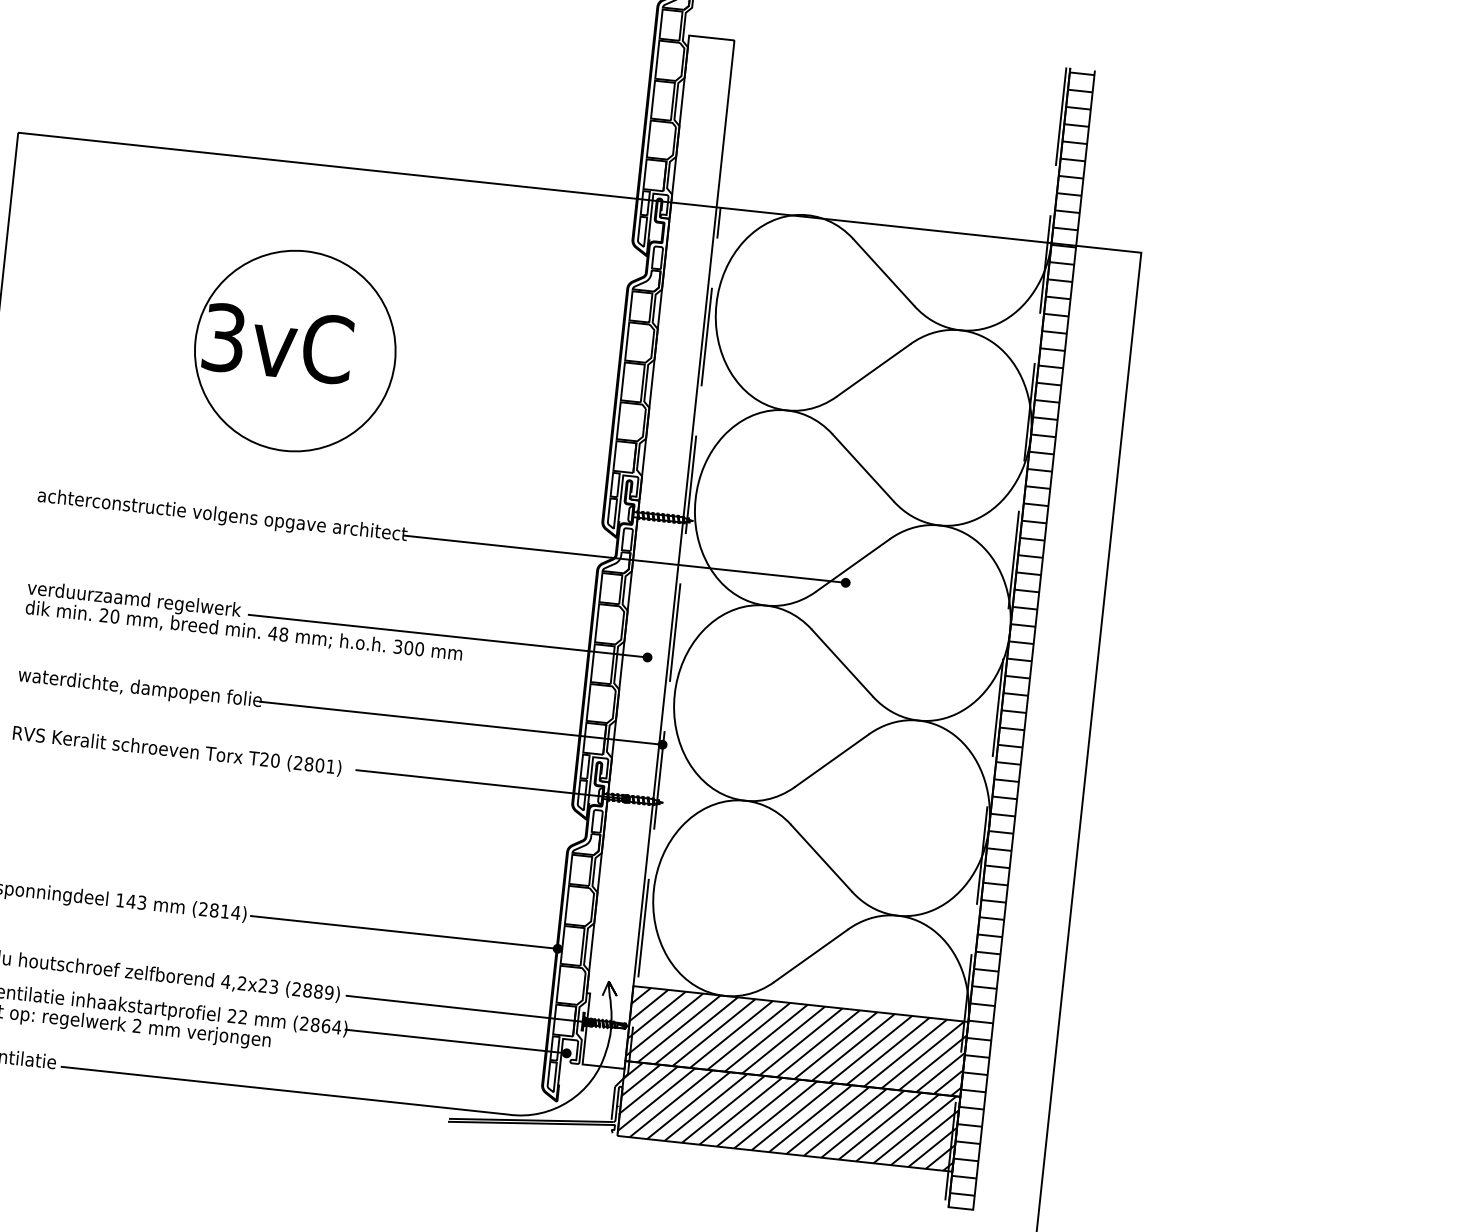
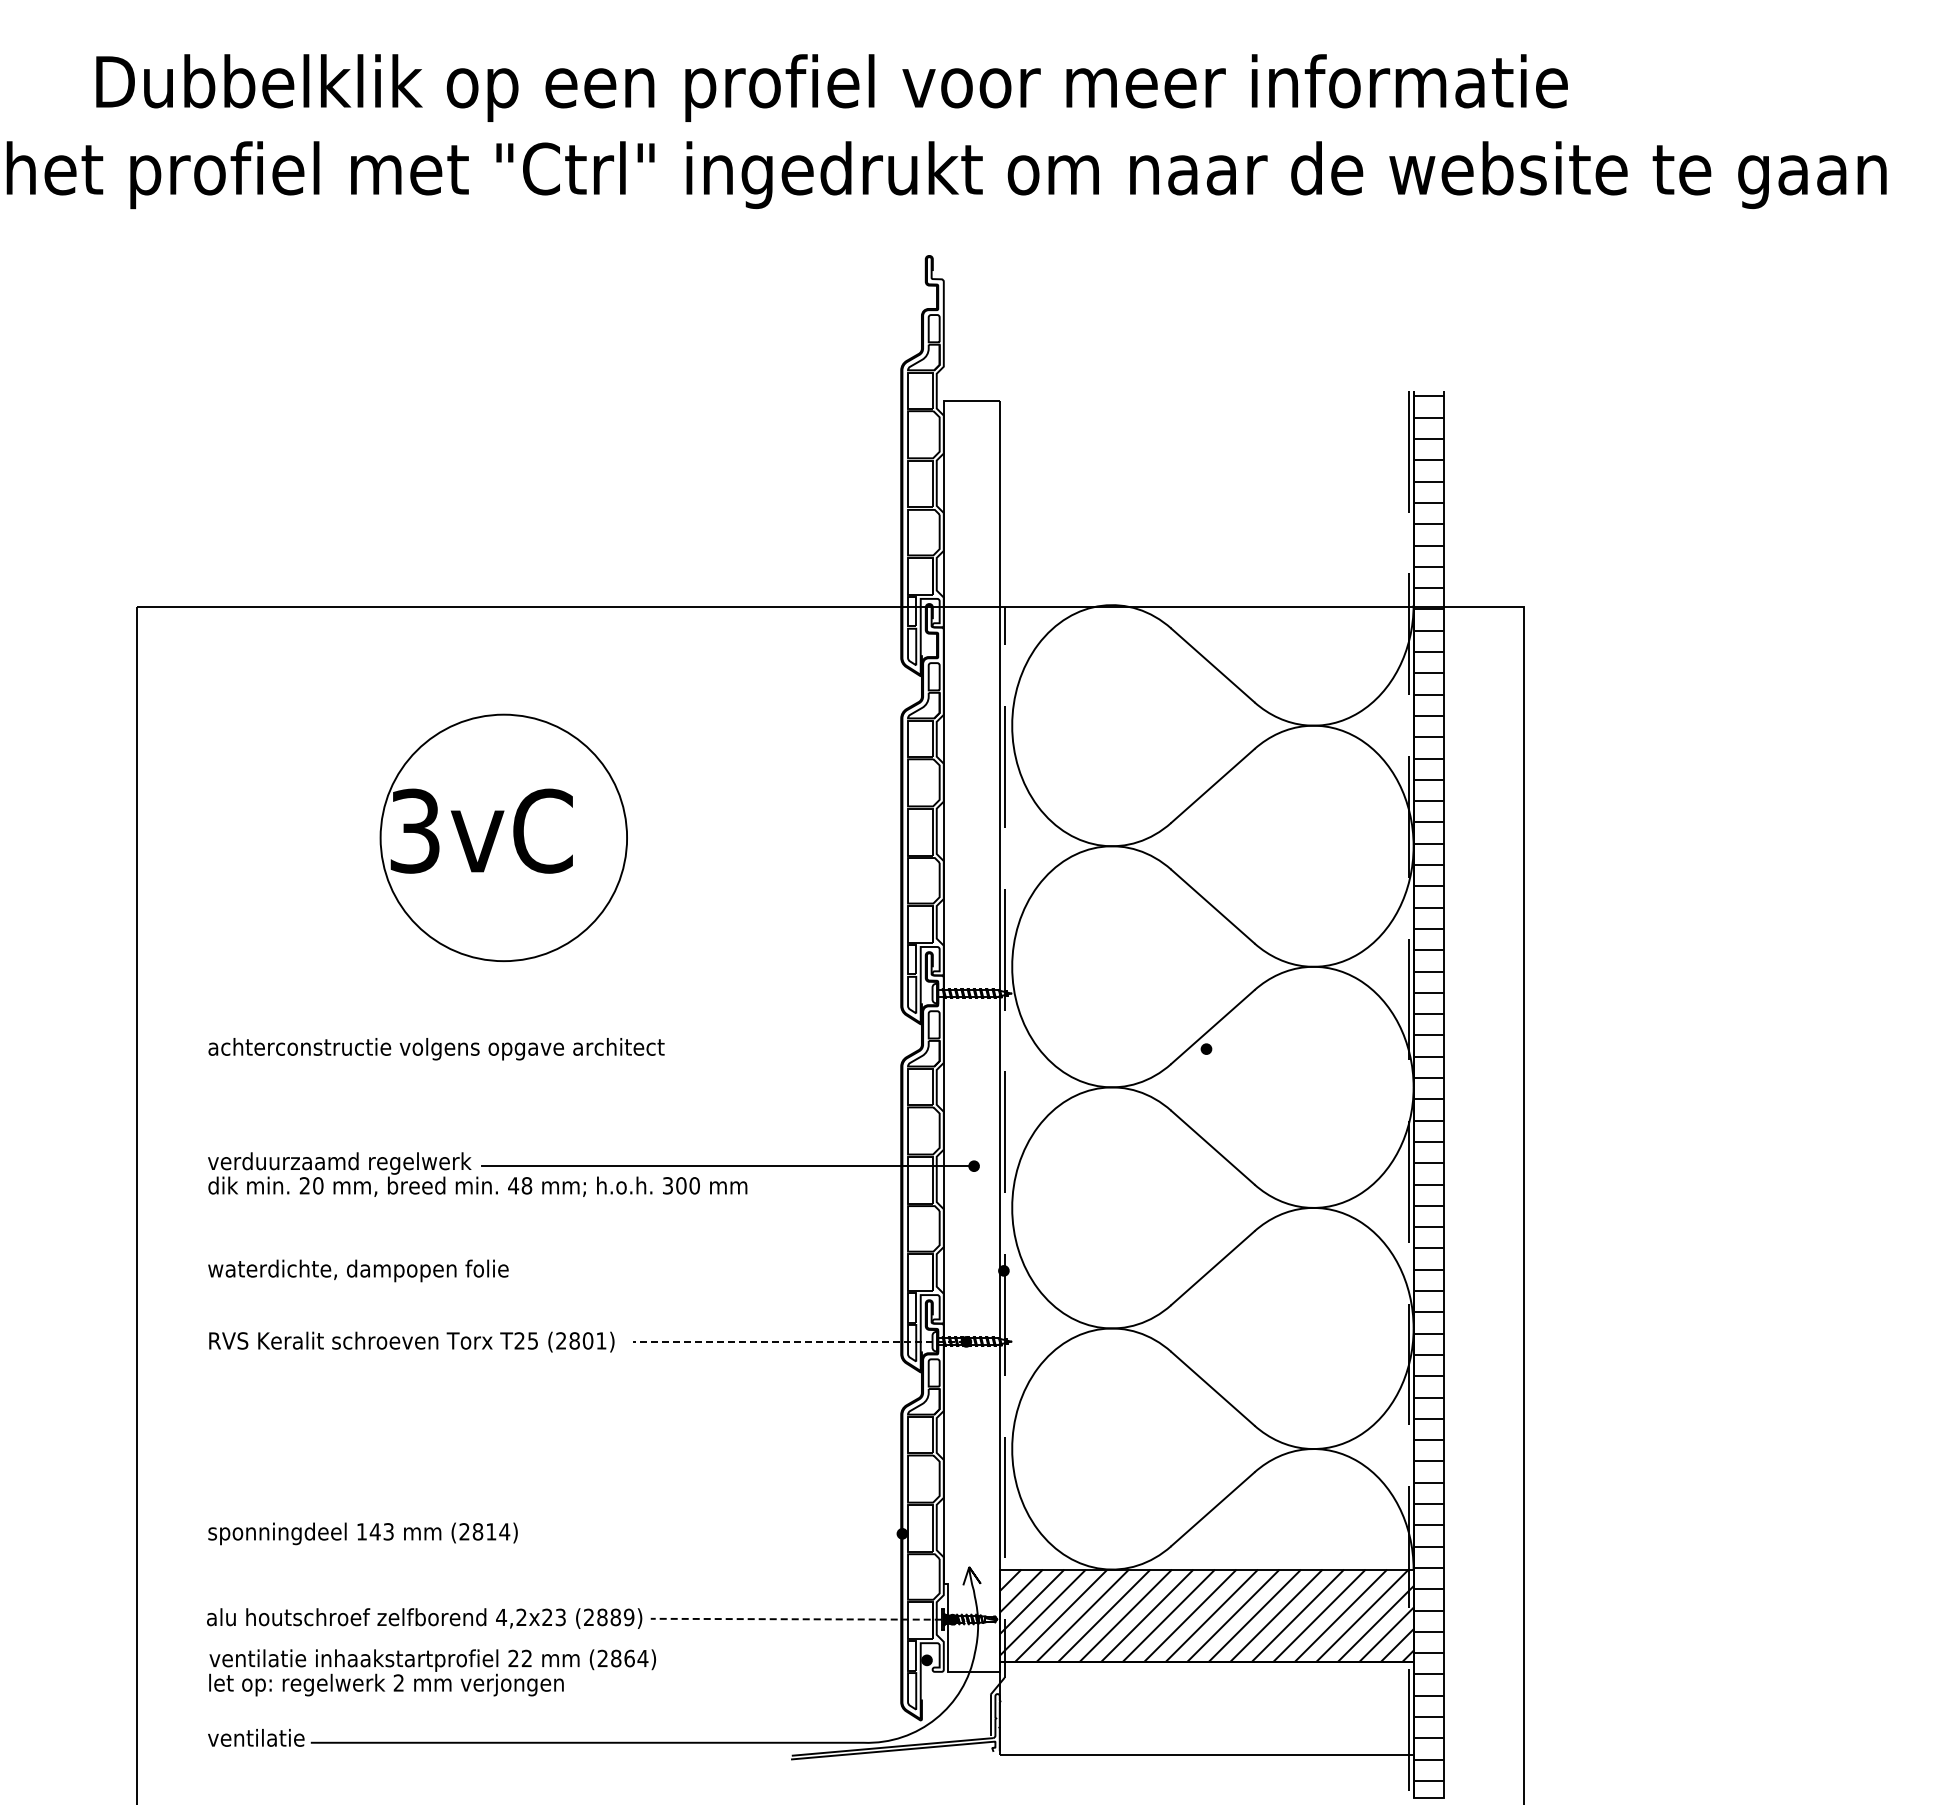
line: (624, 559) -> (933, 1049), removed
line: (460, 722) -> (754, 1270), removed
text: (275, 760) -> (532, 1340), T20 -> T25
line: (491, 784) -> (799, 1341), solid -> dashed
line: (404, 932) -> (712, 1533), removed
line: (468, 1009) -> (801, 1619), solid -> dashed
line: (456, 1041) -> (790, 1660), removed
hatch: (788, 1116) -> (1206, 1708), removed

